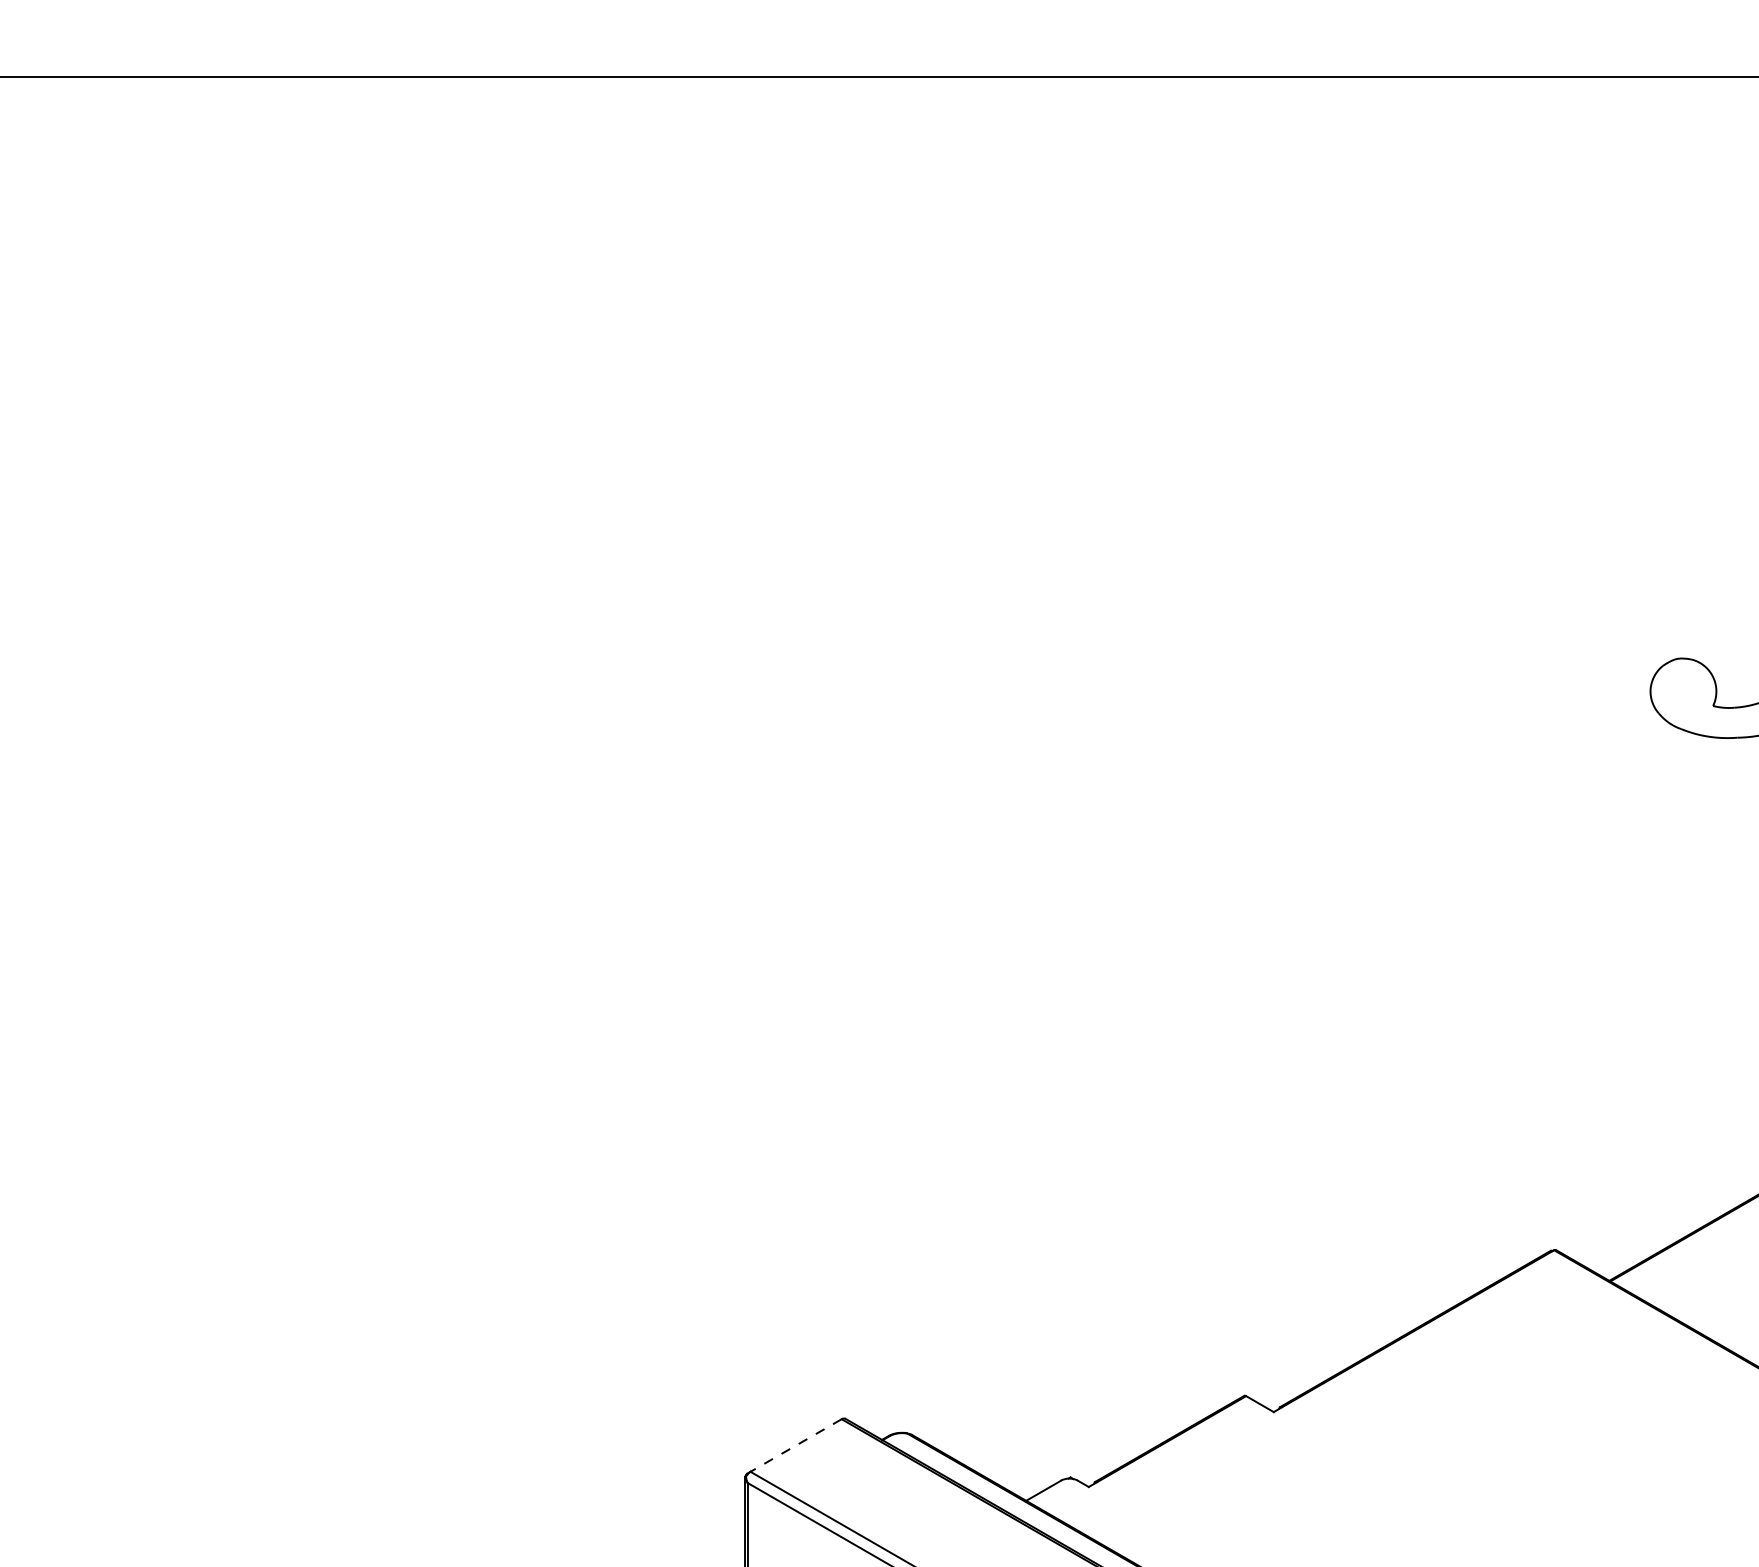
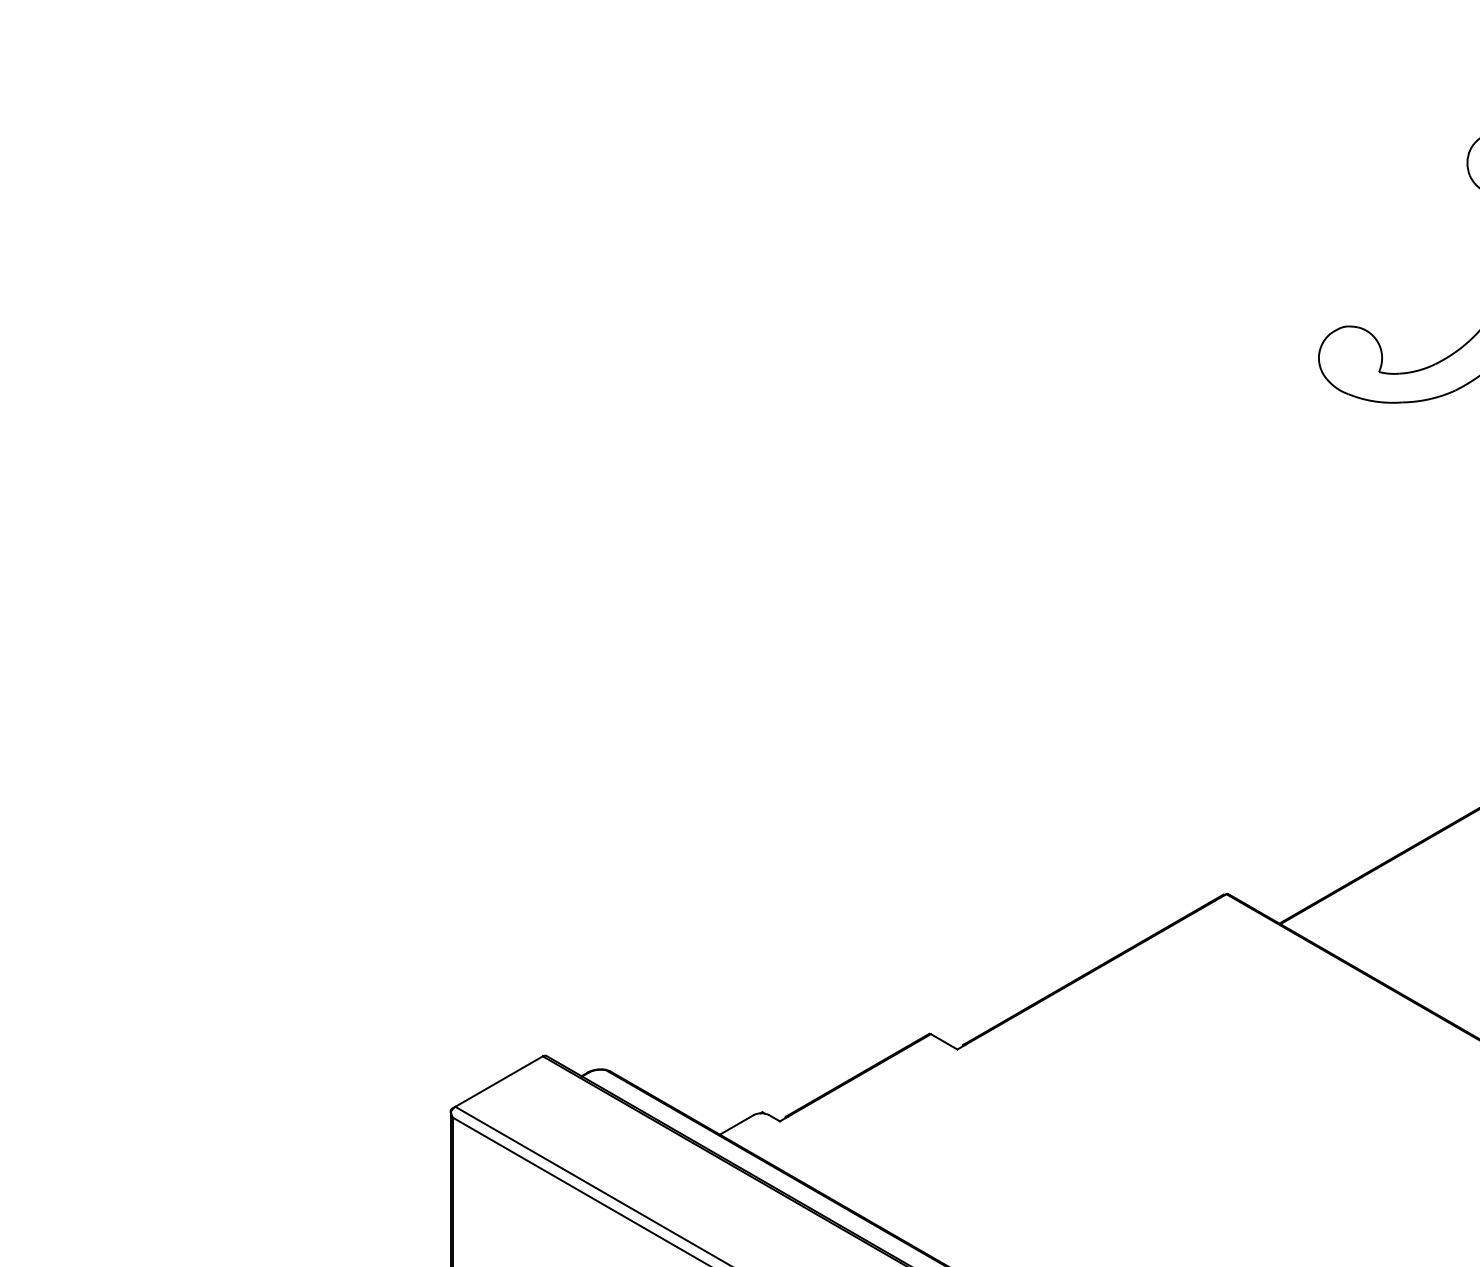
line: (796, 1445) -> (499, 1081), dashed -> solid

